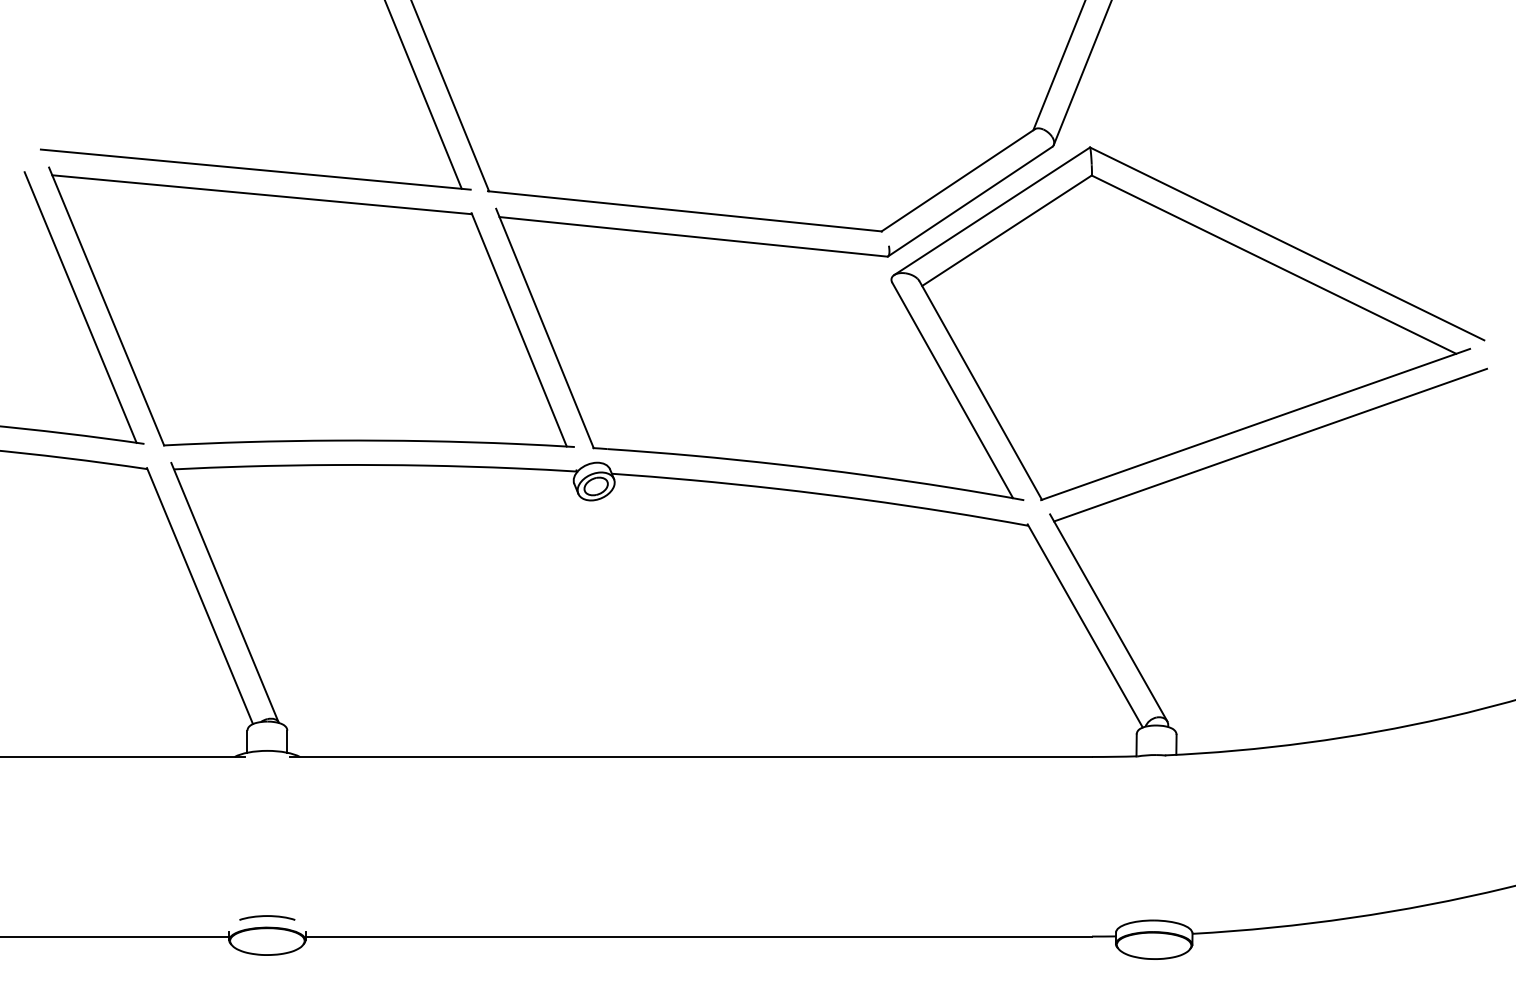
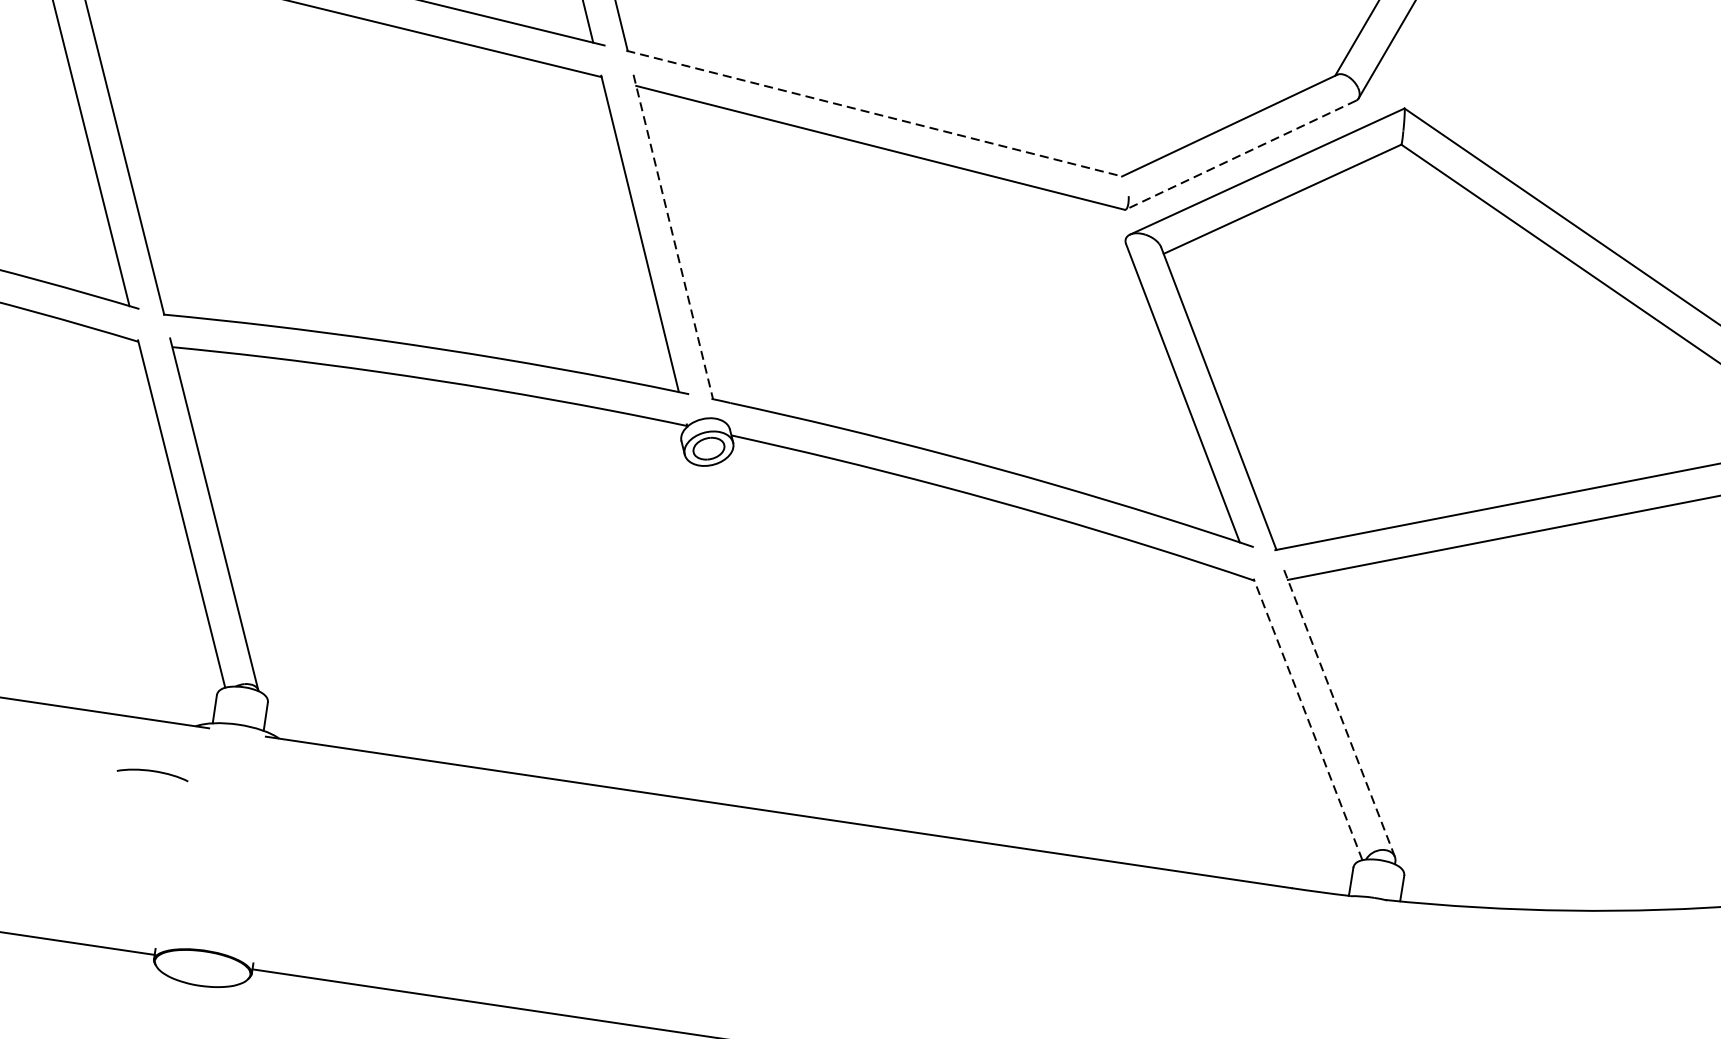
line: (970, 201) -> (1241, 154), solid -> dashed
line: (685, 211) -> (875, 113), solid -> dashed
line: (545, 328) -> (673, 237), solid -> dashed
line: (1108, 617) -> (1339, 712), solid -> dashed
line: (1085, 625) -> (1308, 718), solid -> dashed
curve: (267, 916) -> (153, 771), moved

